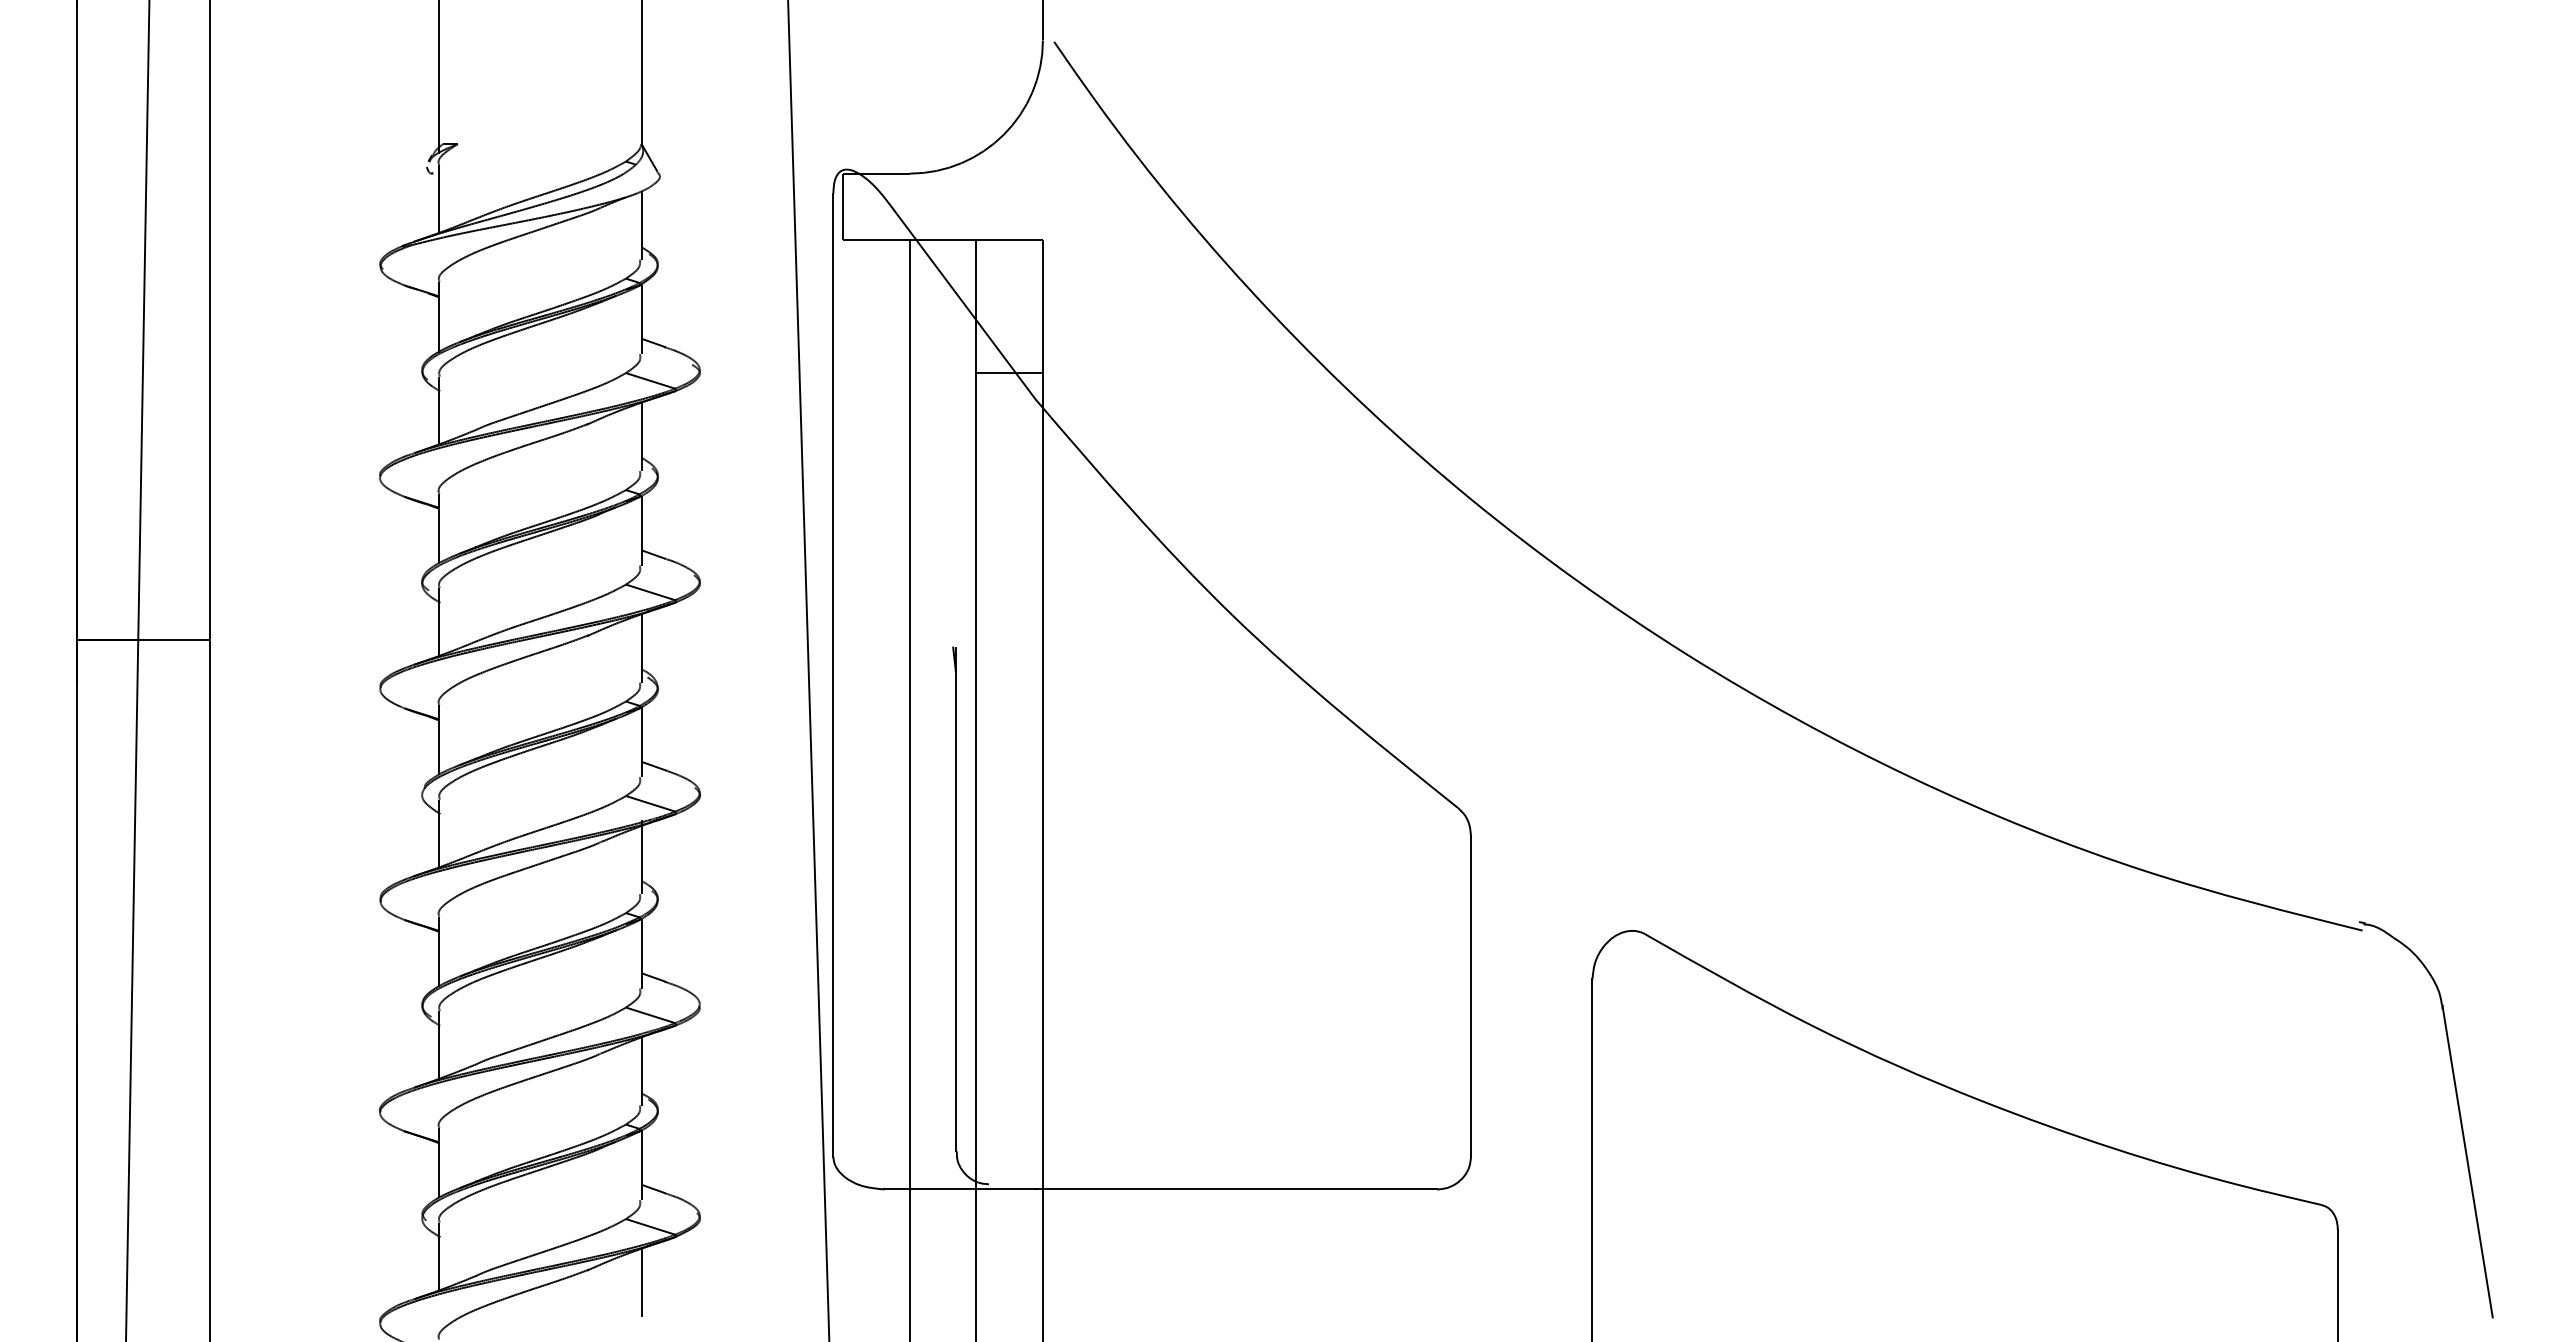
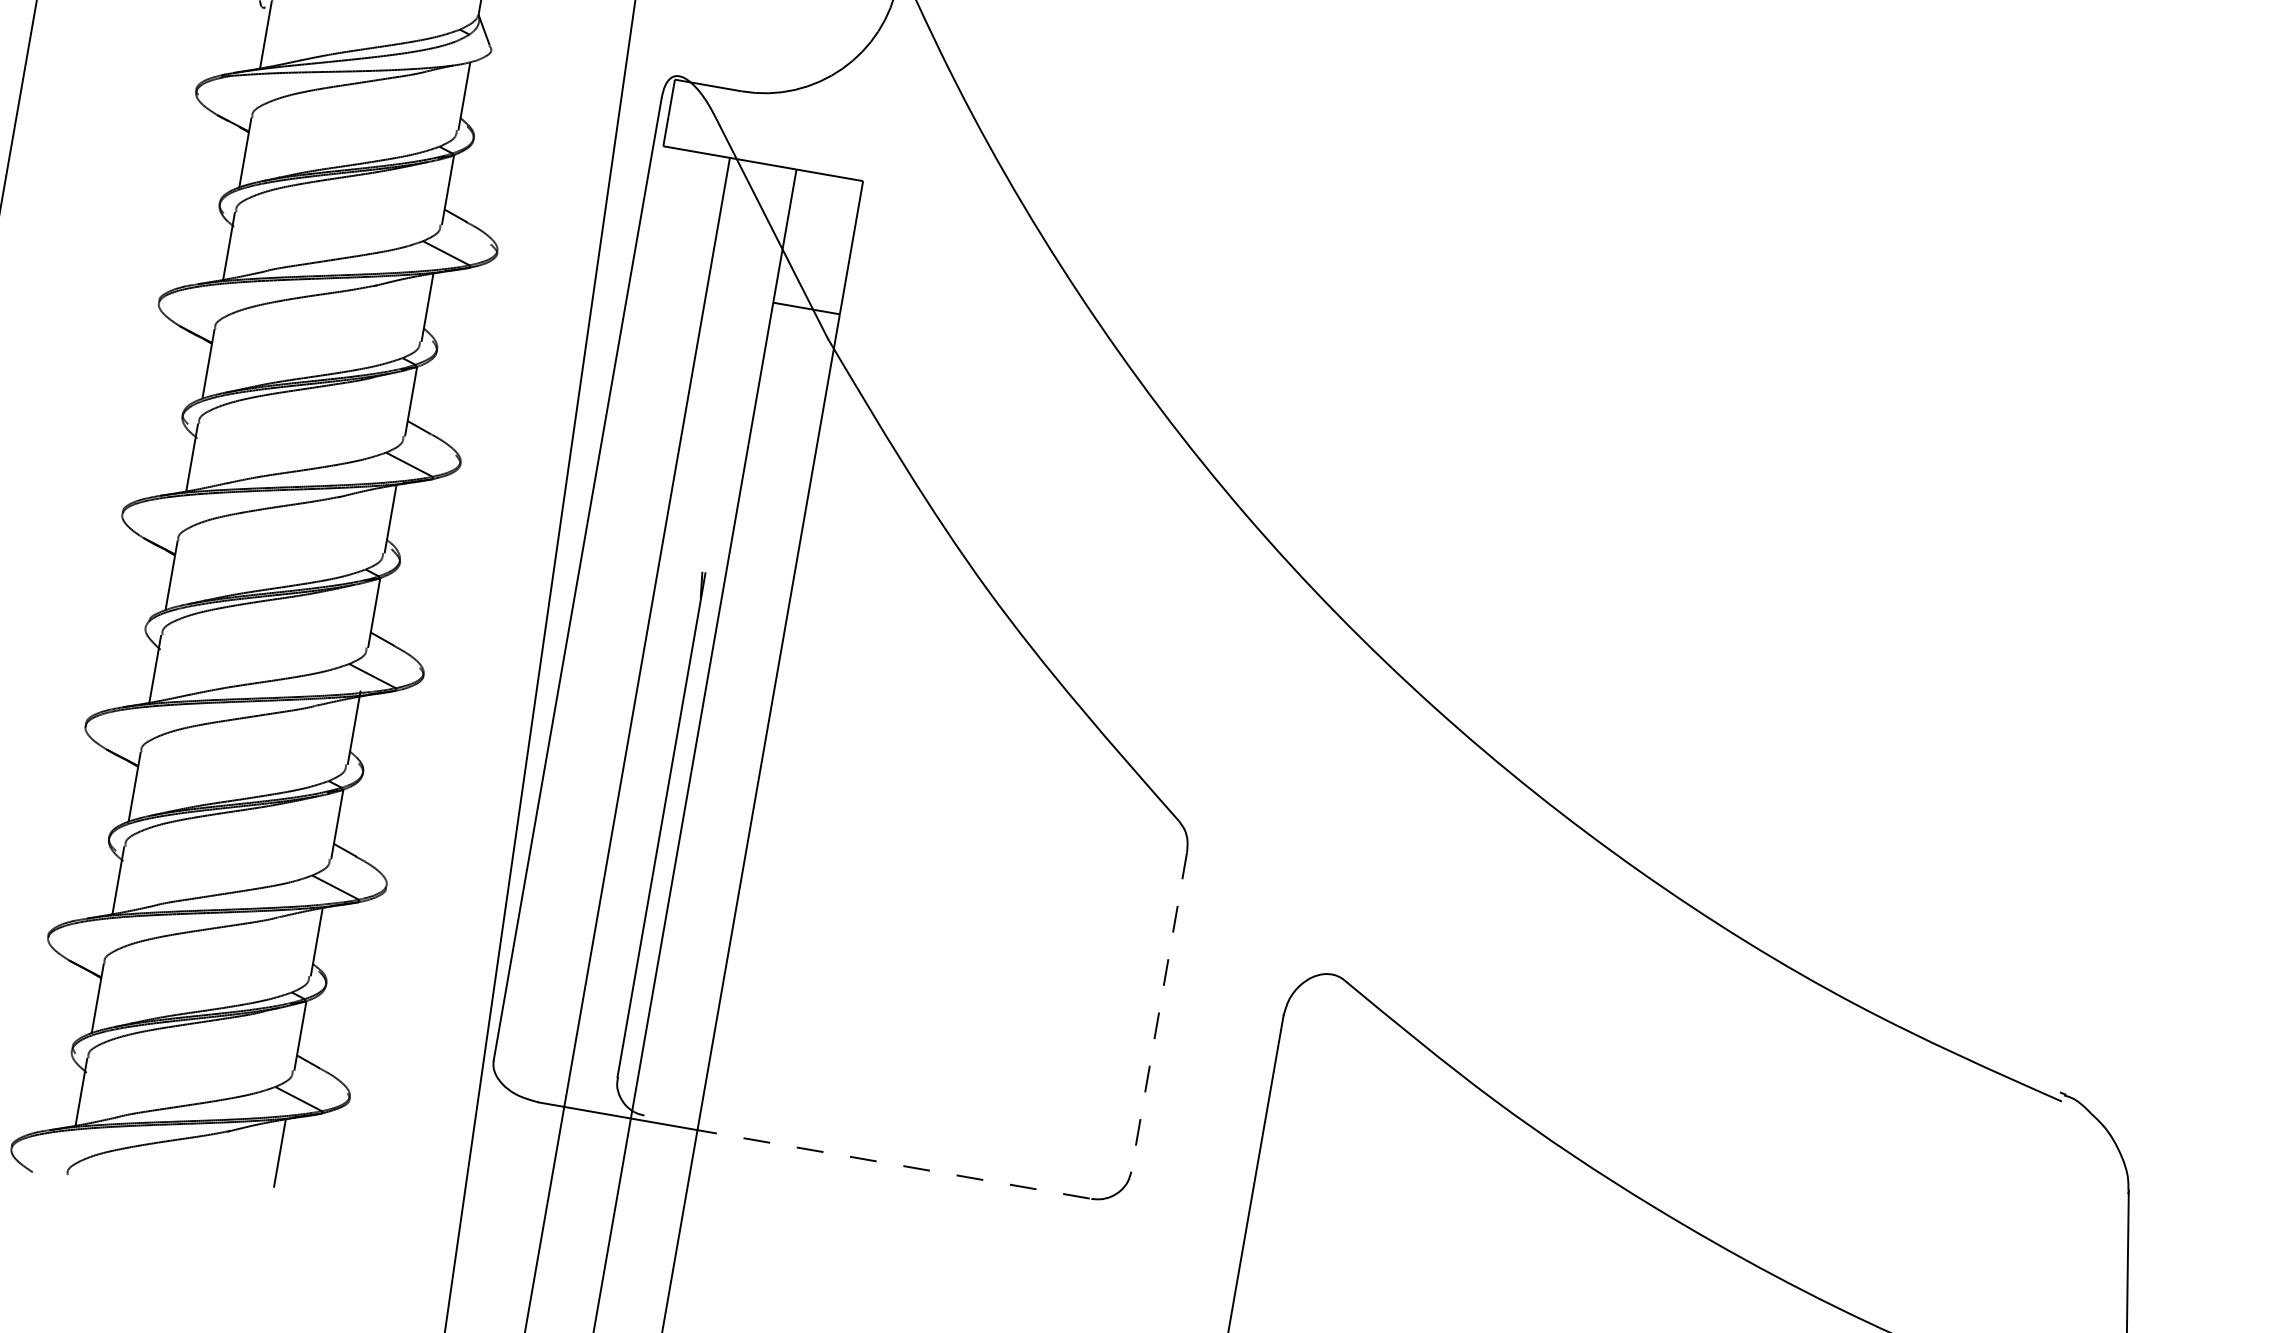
line: (1471, 996) -> (1159, 1012), solid -> dashed
line: (1236, 1189) -> (891, 1163), solid -> dashed

